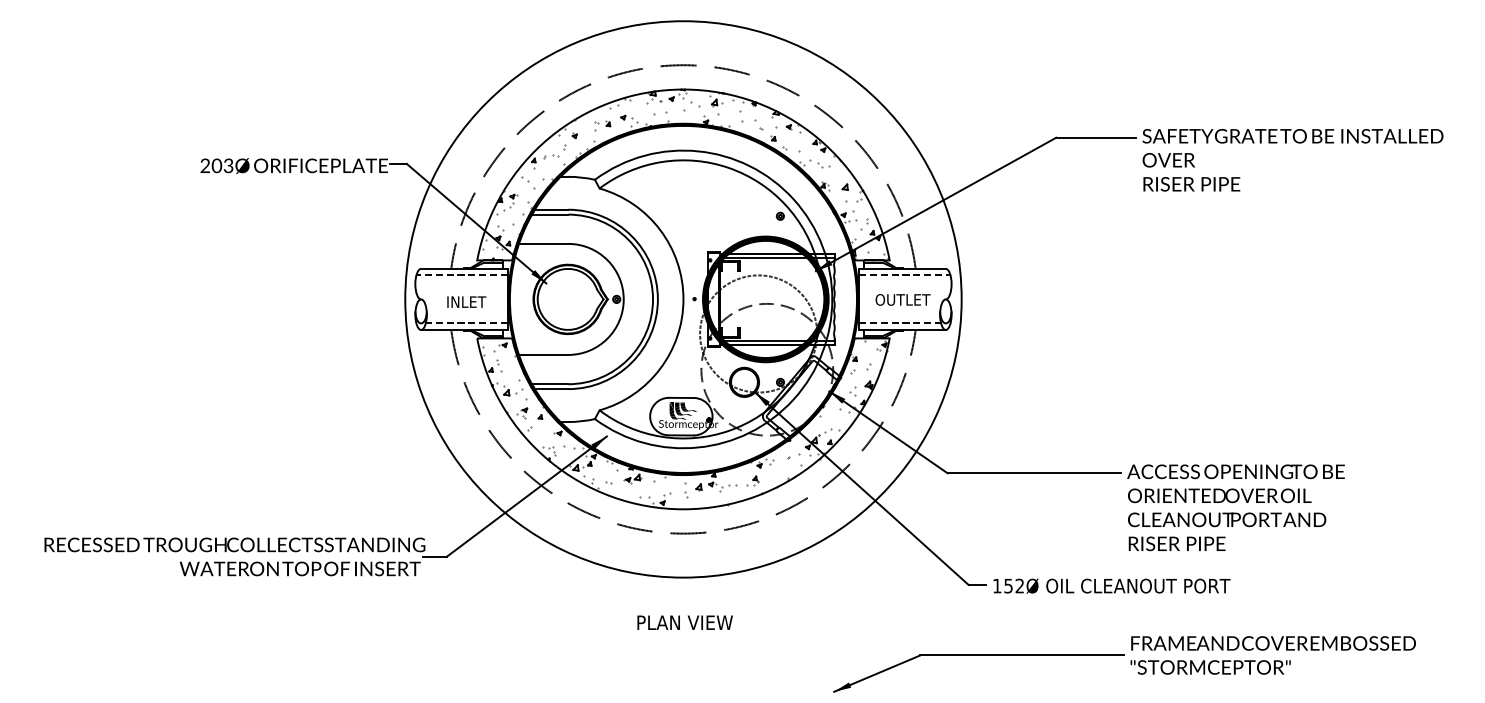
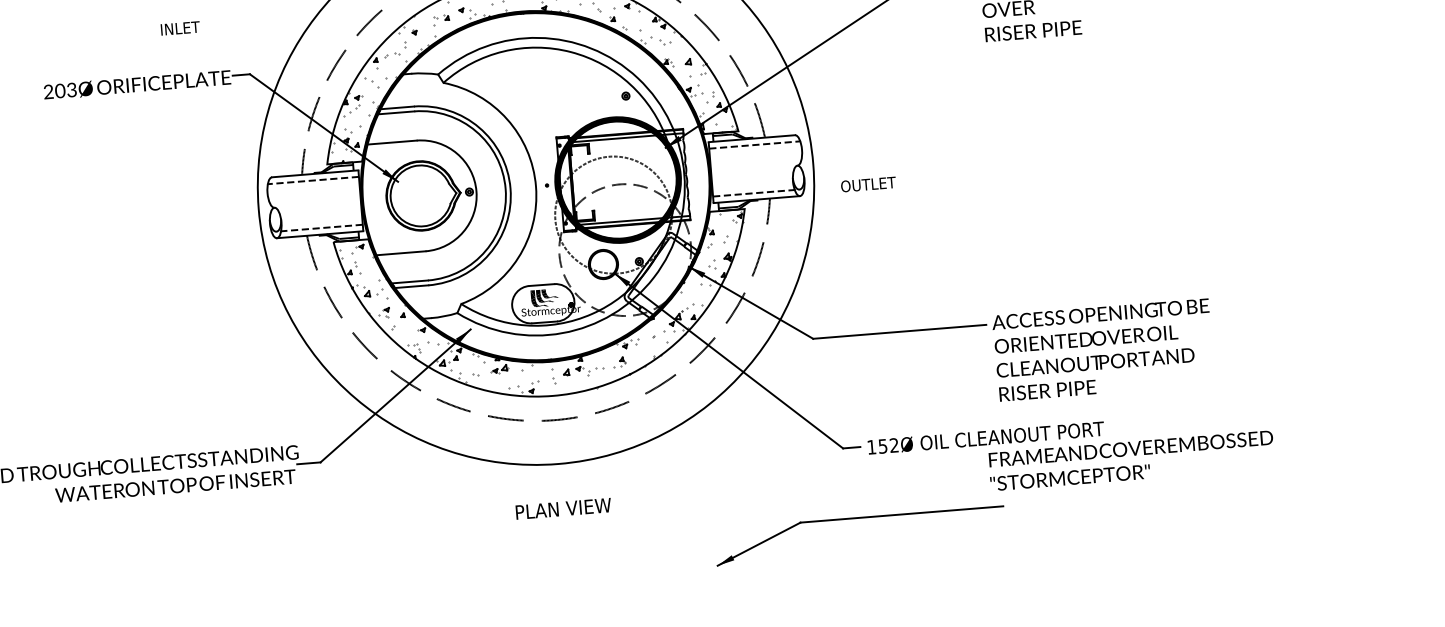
text: (902, 299) -> (867, 184), moved
text: (466, 301) -> (180, 27), moved
text: (1272, 655) -> (1130, 460), moved

